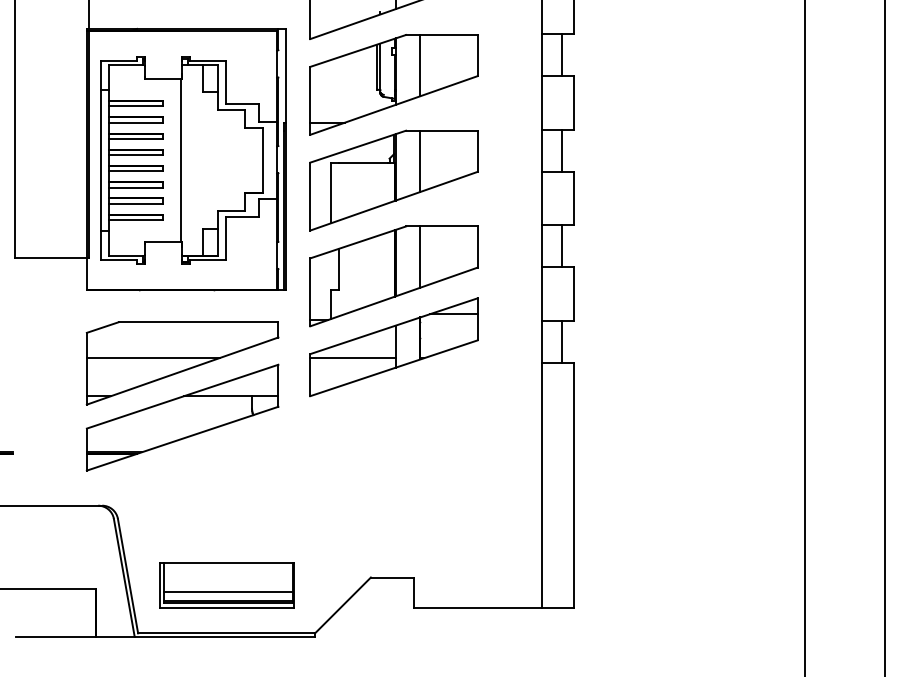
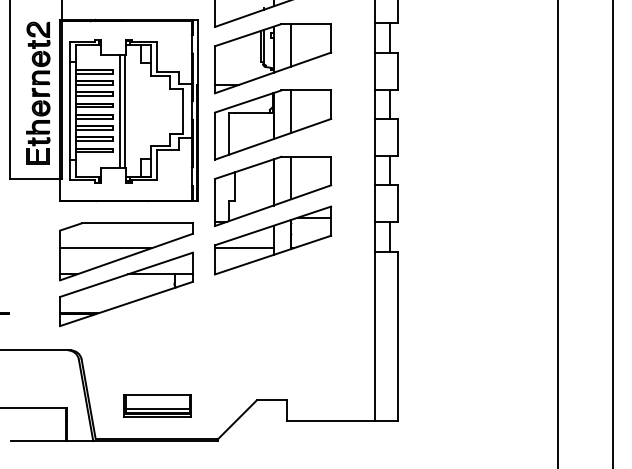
part: (55, 133) -> (38, 92), added
line: (172, 159) -> (119, 110), added
part: (227, 585) -> (157, 405), size x0.71

